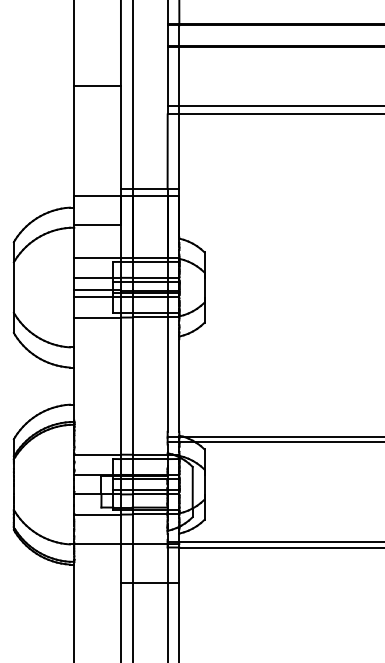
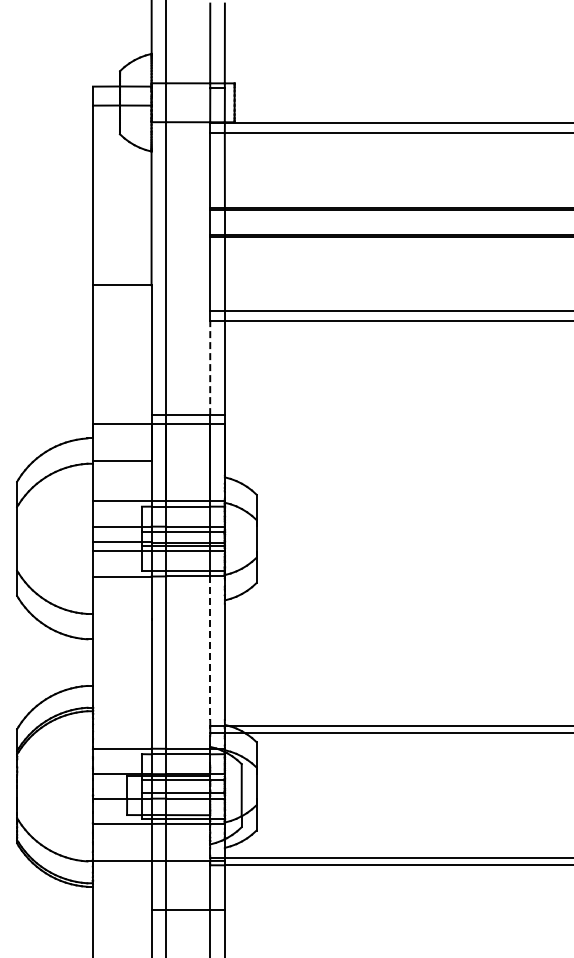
line: (167, 151) -> (210, 368), solid -> dashed
line: (167, 374) -> (210, 648), solid -> dashed

